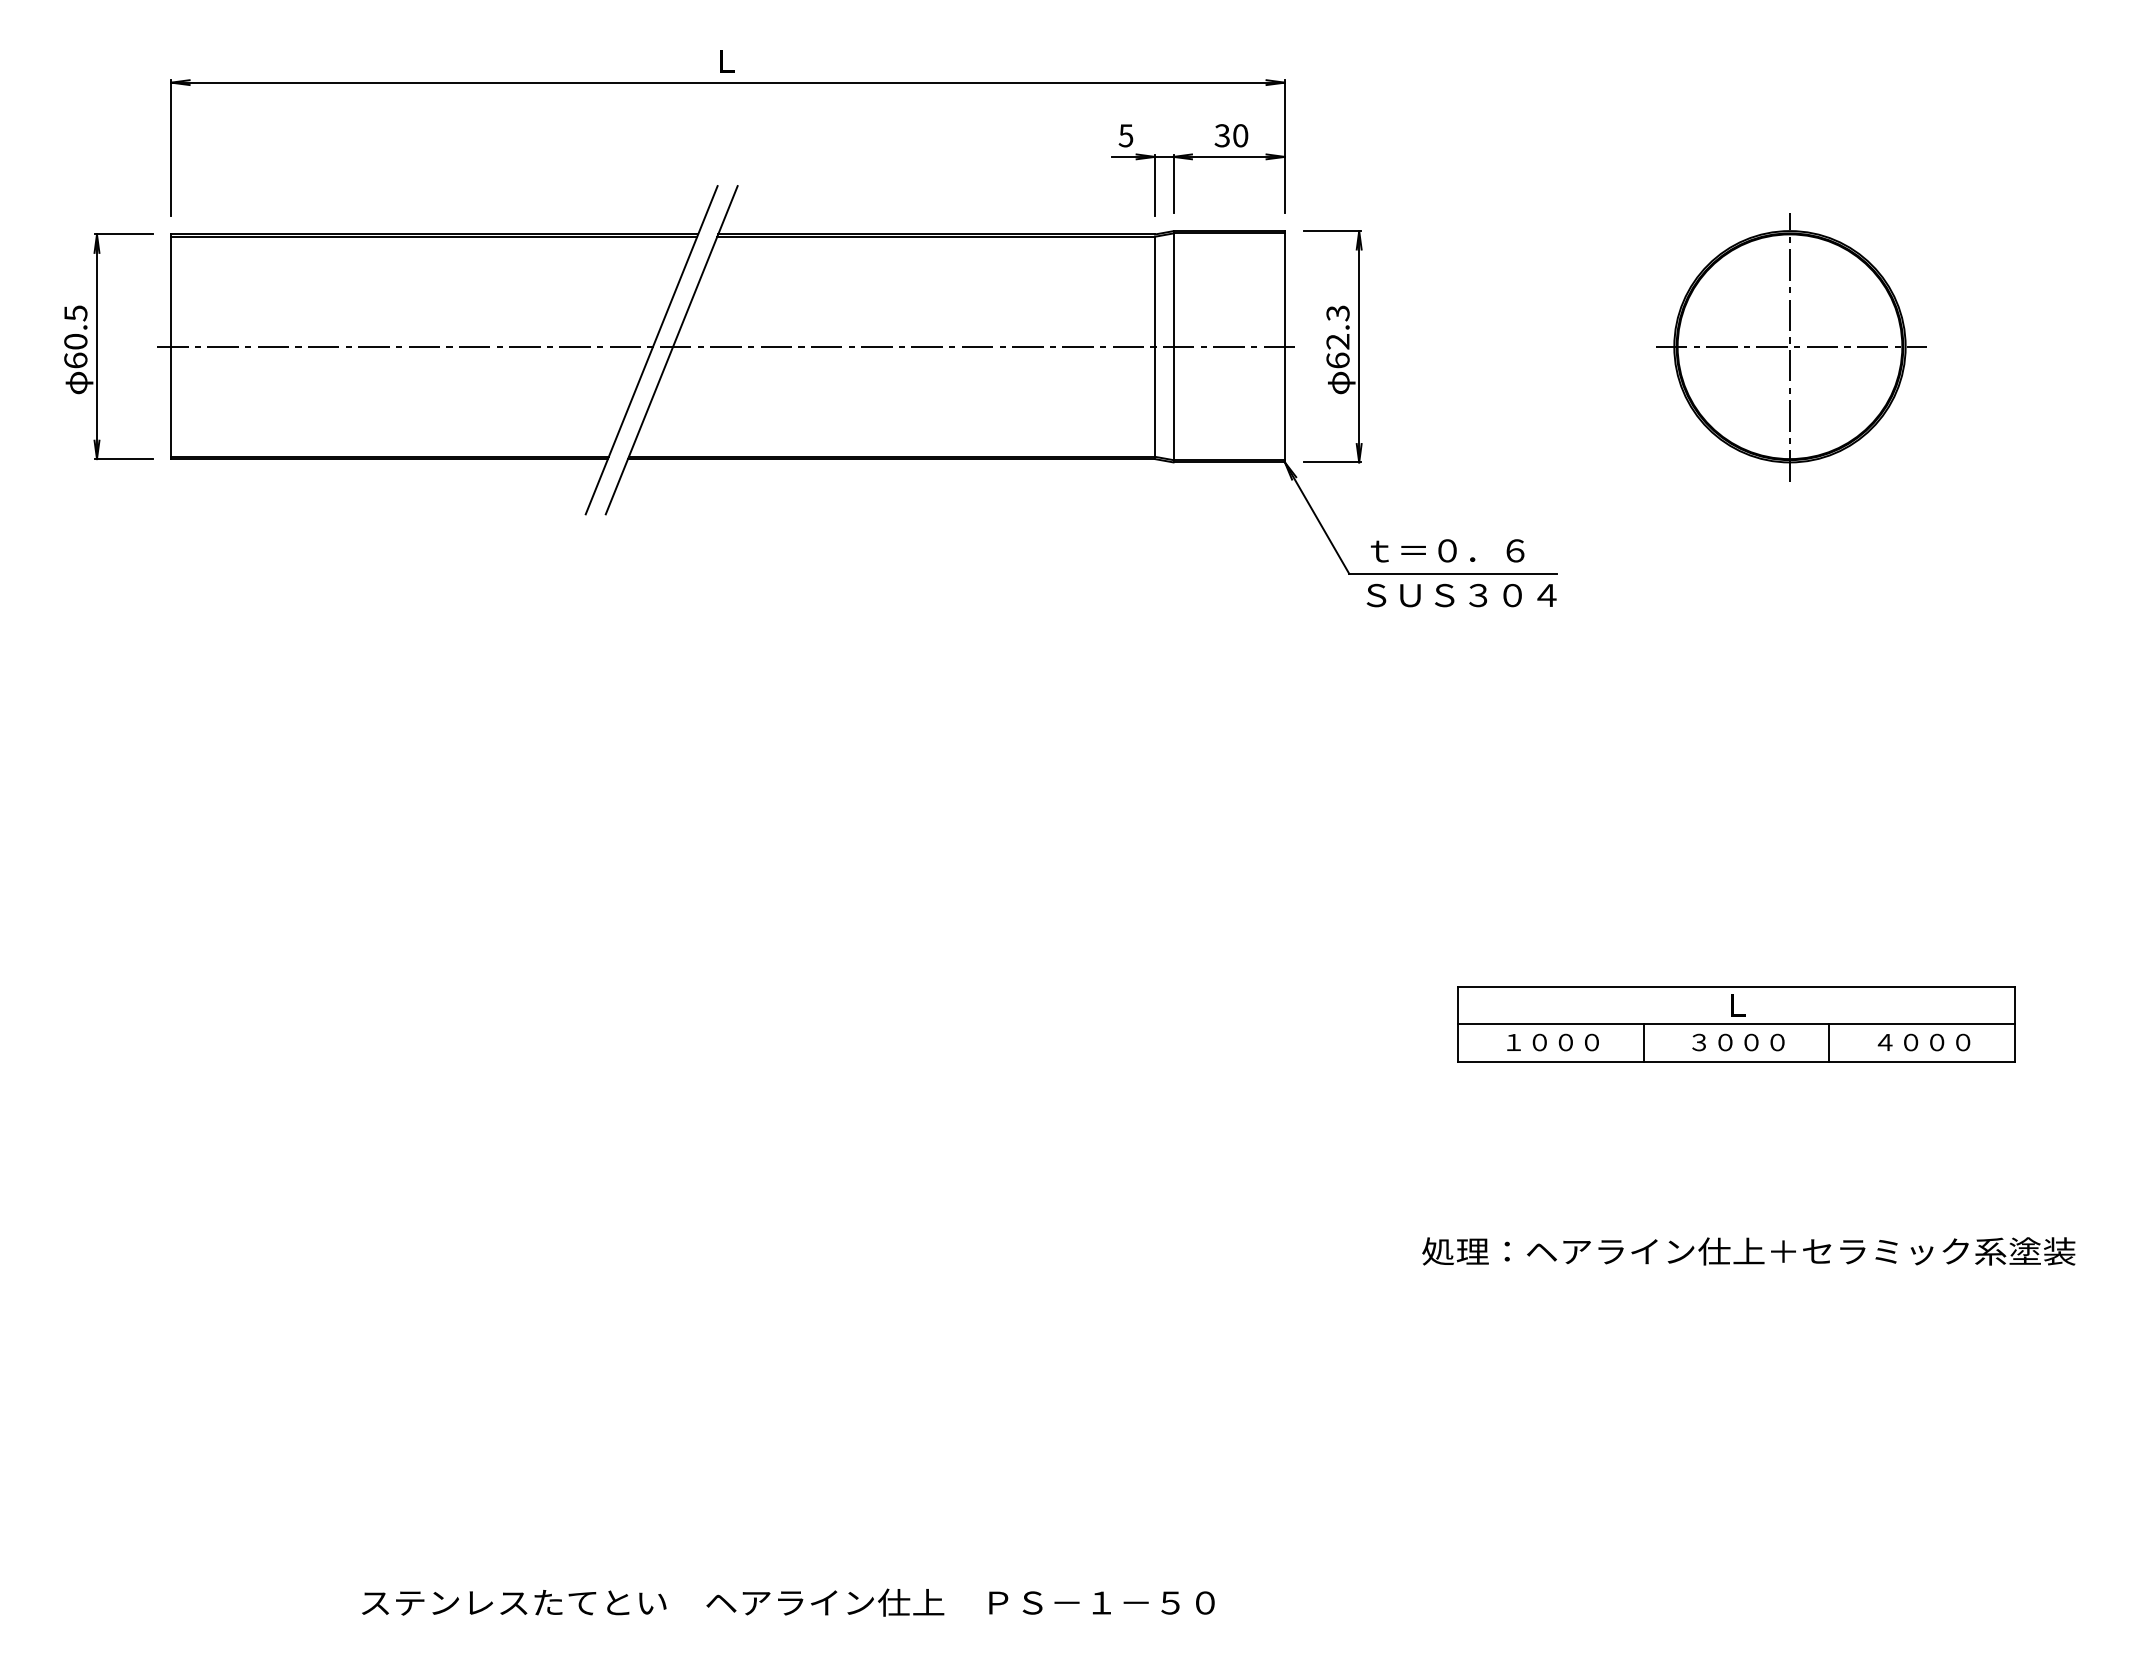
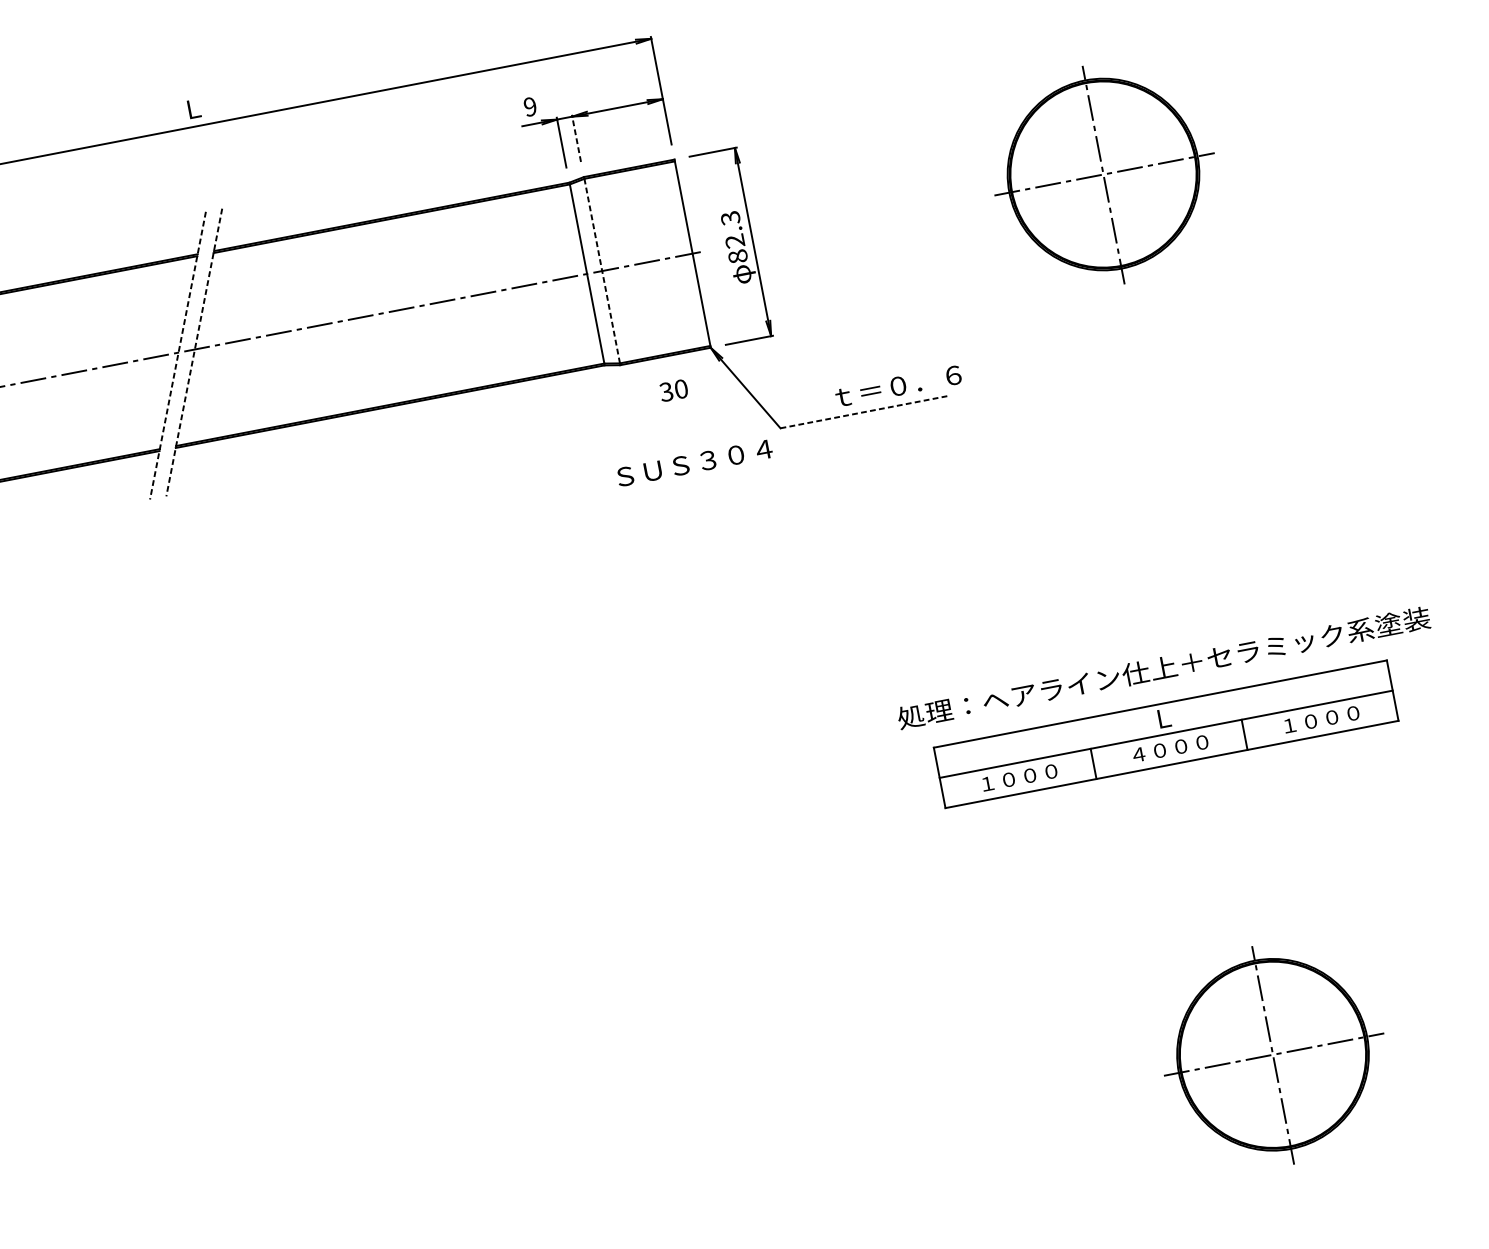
text: (1125, 135) -> (529, 106), 5 -> 9
text: (1231, 135) -> (673, 390), moved
line: (1173, 183) -> (576, 138), solid -> dashed
line: (1173, 346) -> (601, 270), solid -> dashed
line: (651, 350) -> (177, 355), solid -> dashed
line: (671, 350) -> (194, 352), solid -> dashed
text: (1337, 360) -> (737, 256), 62.3 -> 82.3
text: (1447, 550) -> (898, 385), moved
line: (1453, 573) -> (865, 411), solid -> dashed
text: (1461, 595) -> (694, 463), moved
text: (1699, 1042) -> (1138, 754), ３０００ -> ４０００
text: (1884, 1042) -> (1289, 725), ４０００ -> １０００
text: (1748, 1251) -> (1163, 668), moved
part: (1791, 1429) -> (1274, 1055), added

